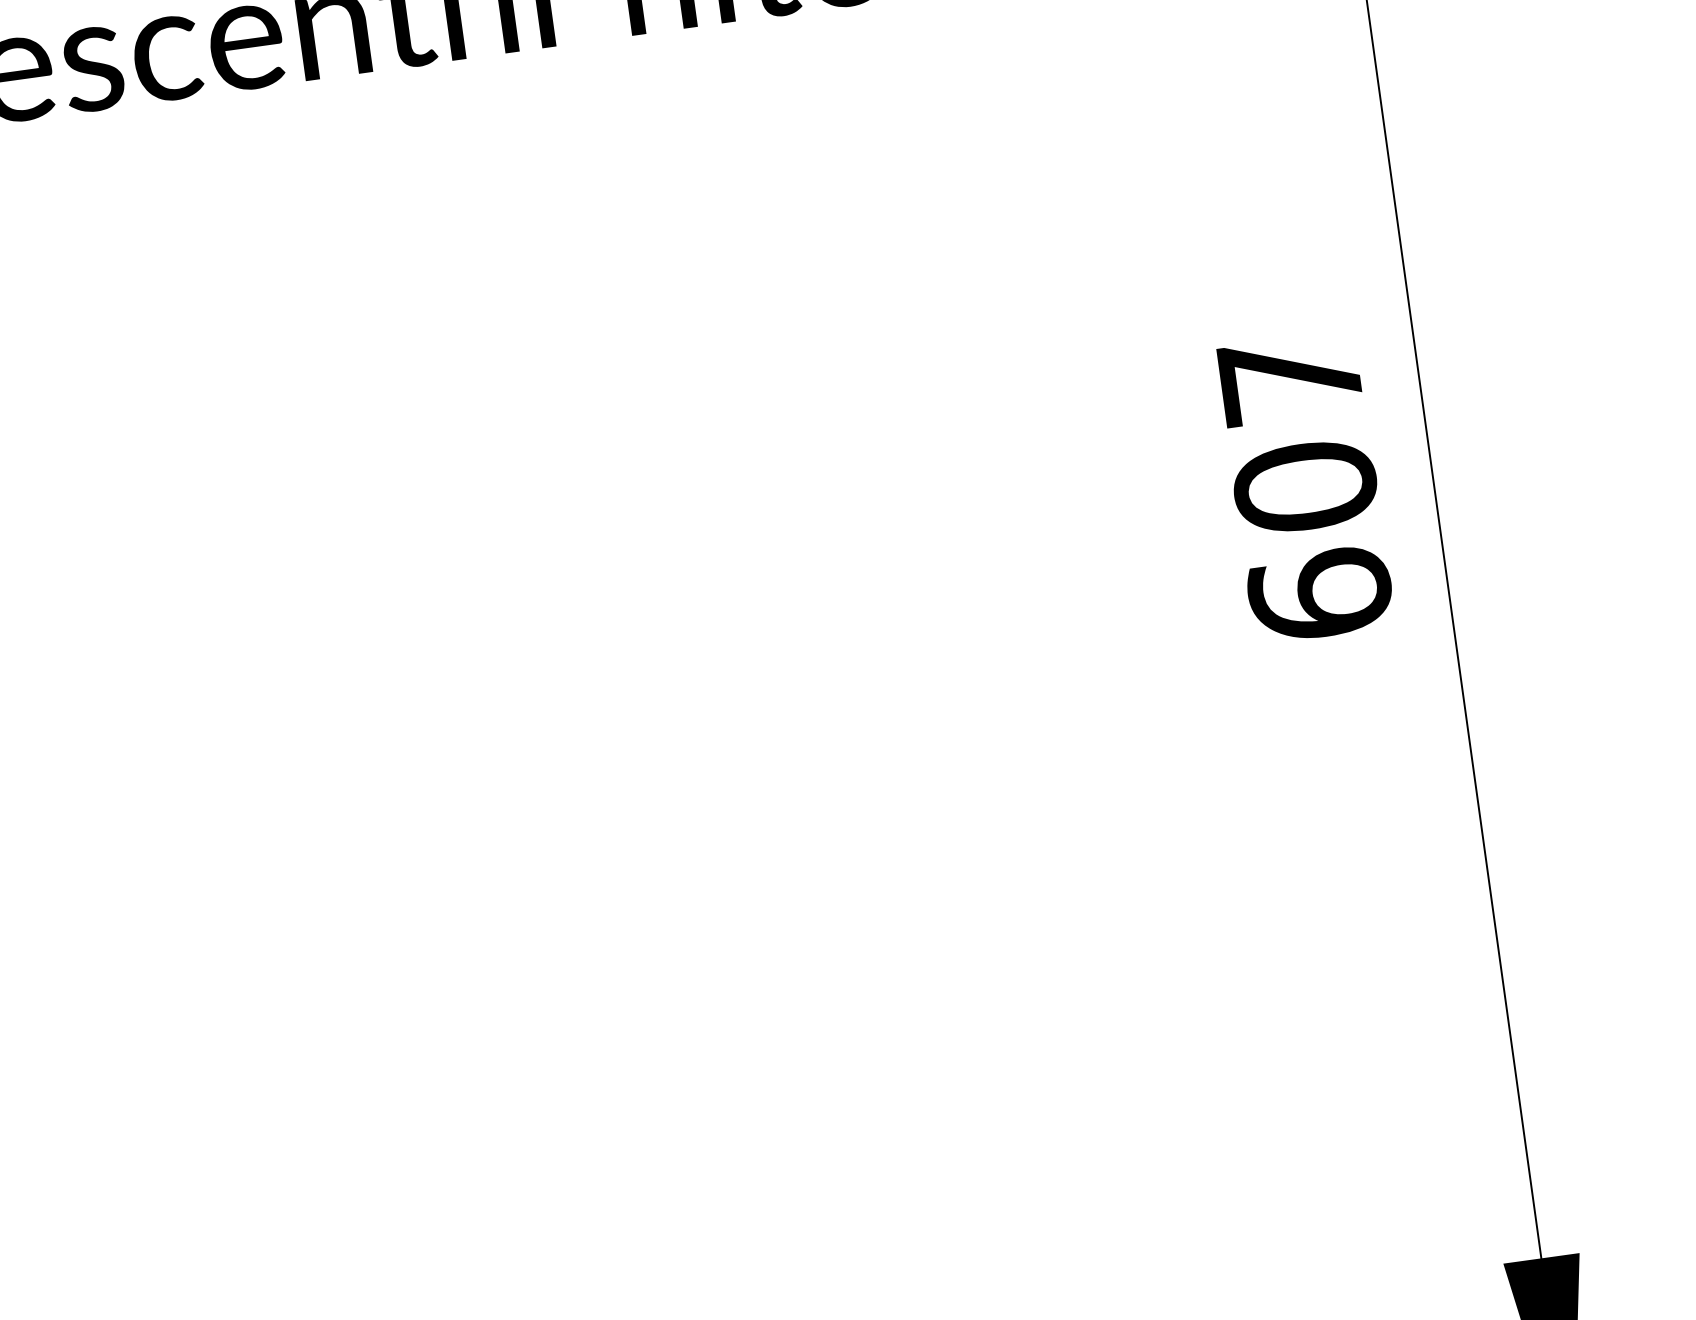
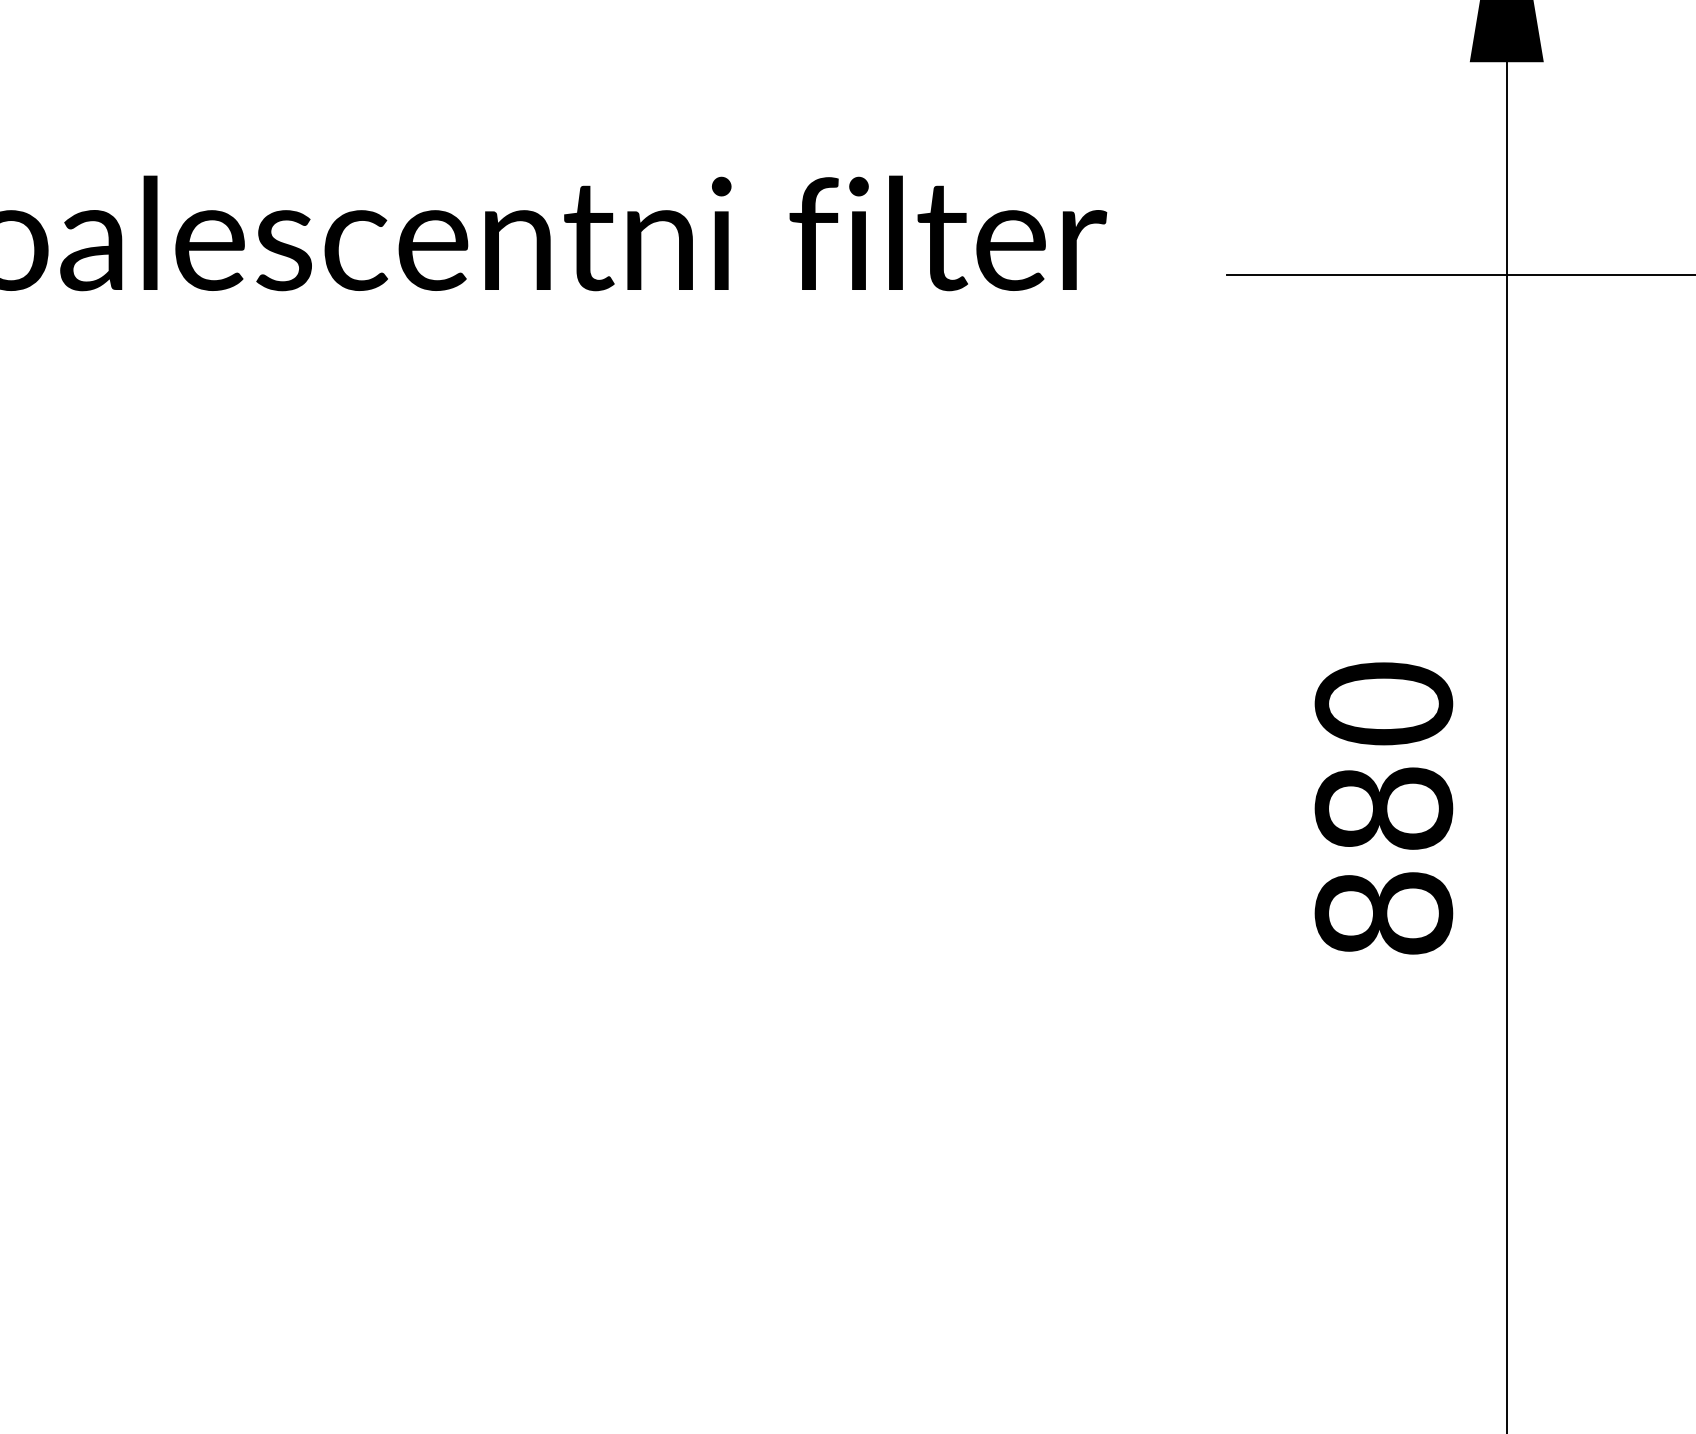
text: (1305, 486) -> (1383, 808), 607 -> 880

